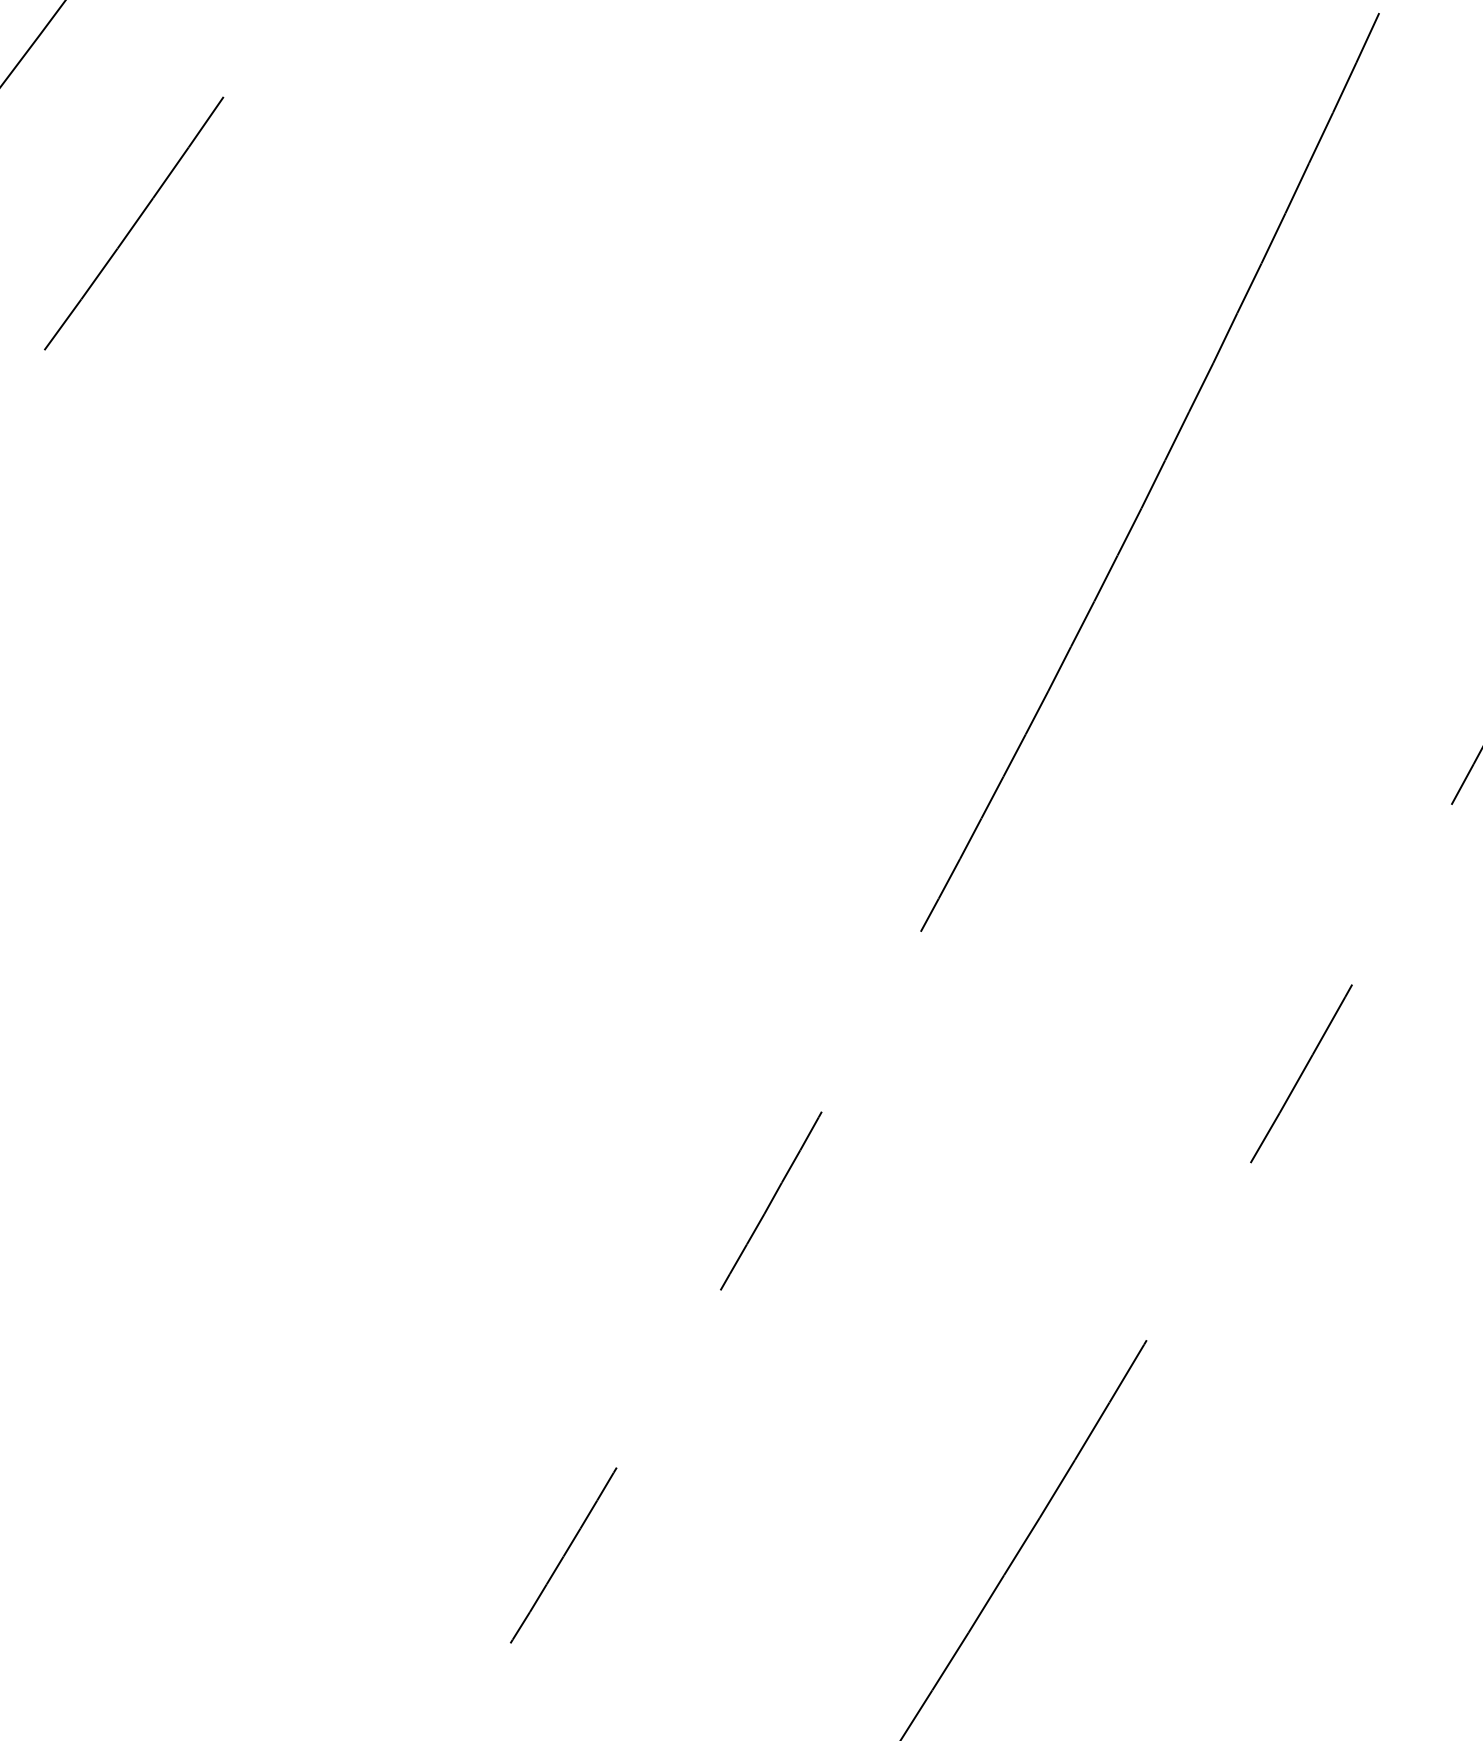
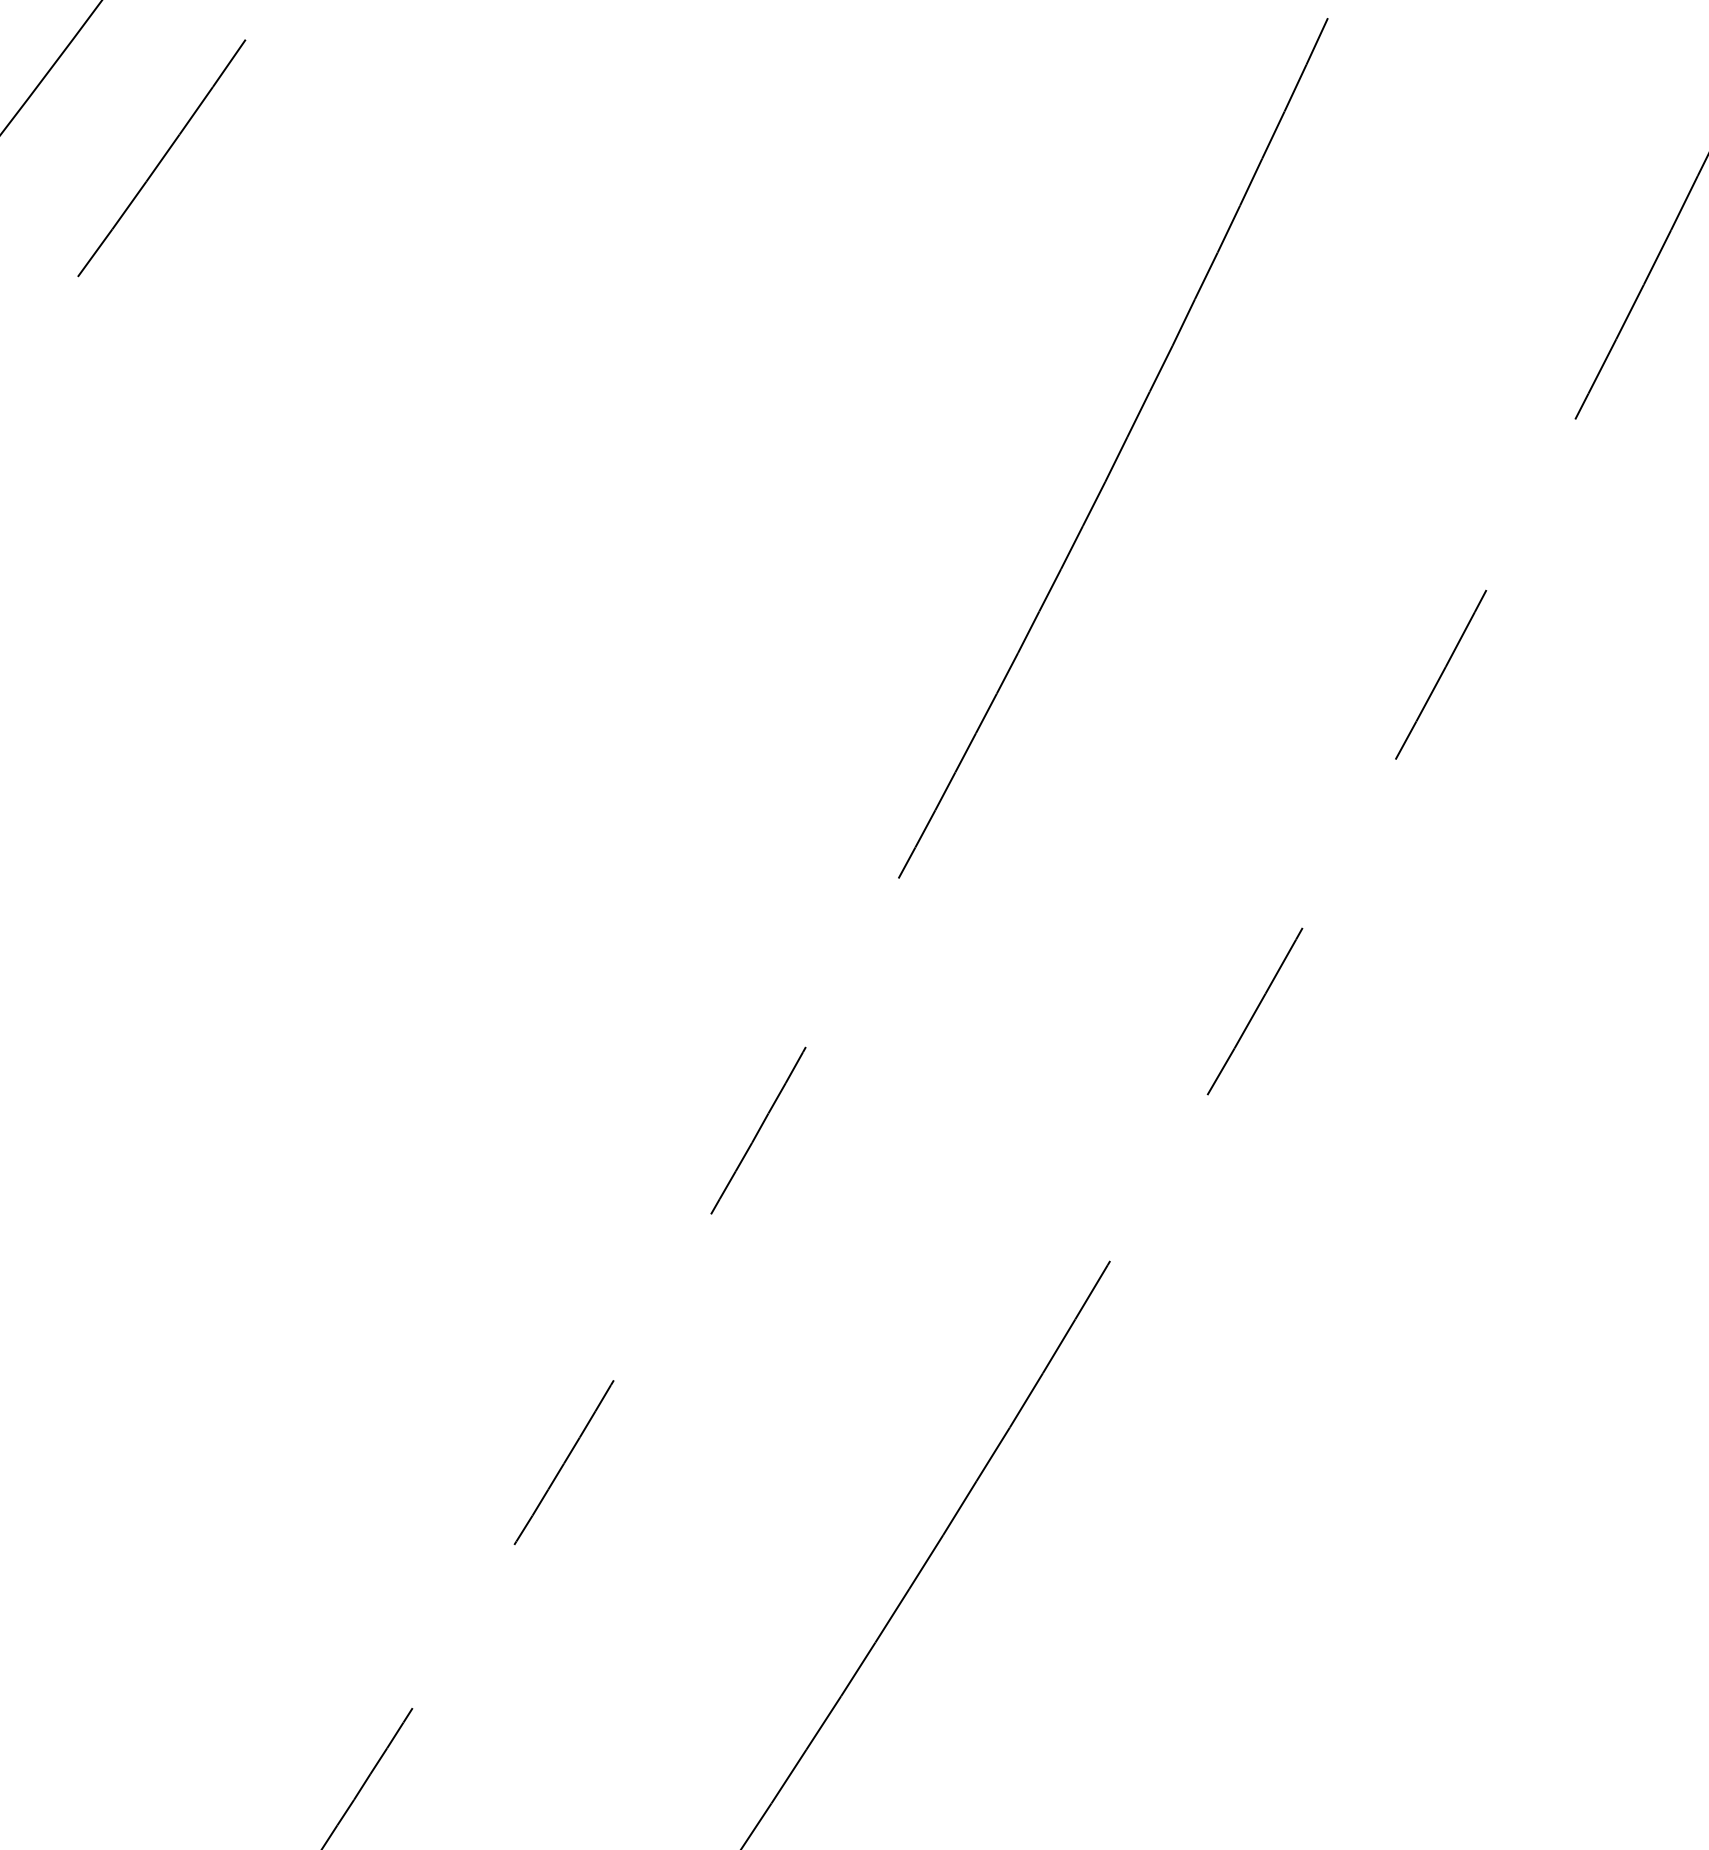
curve: (133, 223) -> (161, 158), moved

